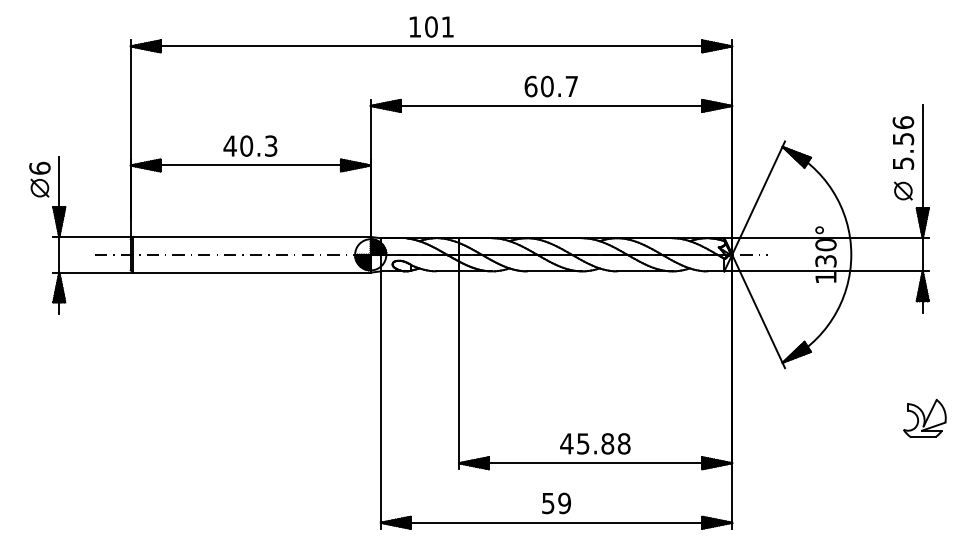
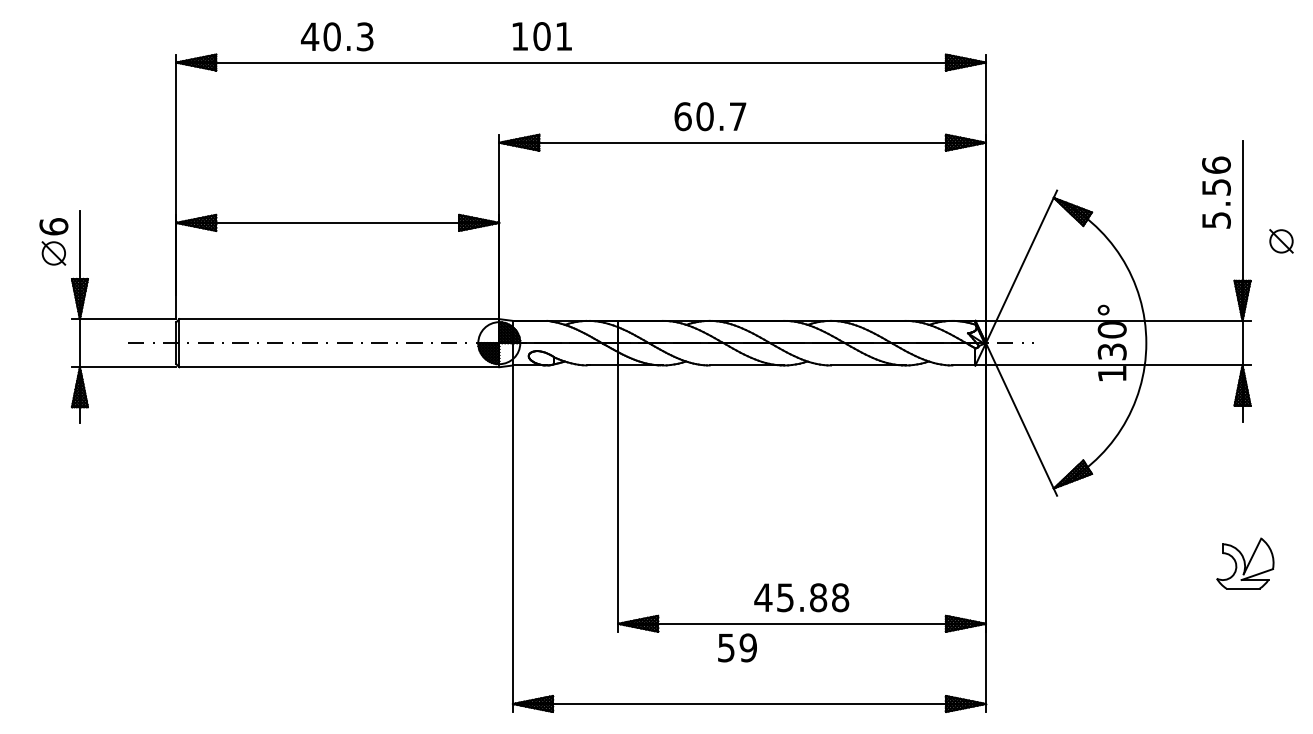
text: (431, 27) -> (541, 36), moved
text: (551, 86) -> (710, 116), moved
text: (250, 145) -> (337, 36), moved
part: (903, 191) -> (1281, 241), moved
text: (556, 503) -> (737, 647), moved

